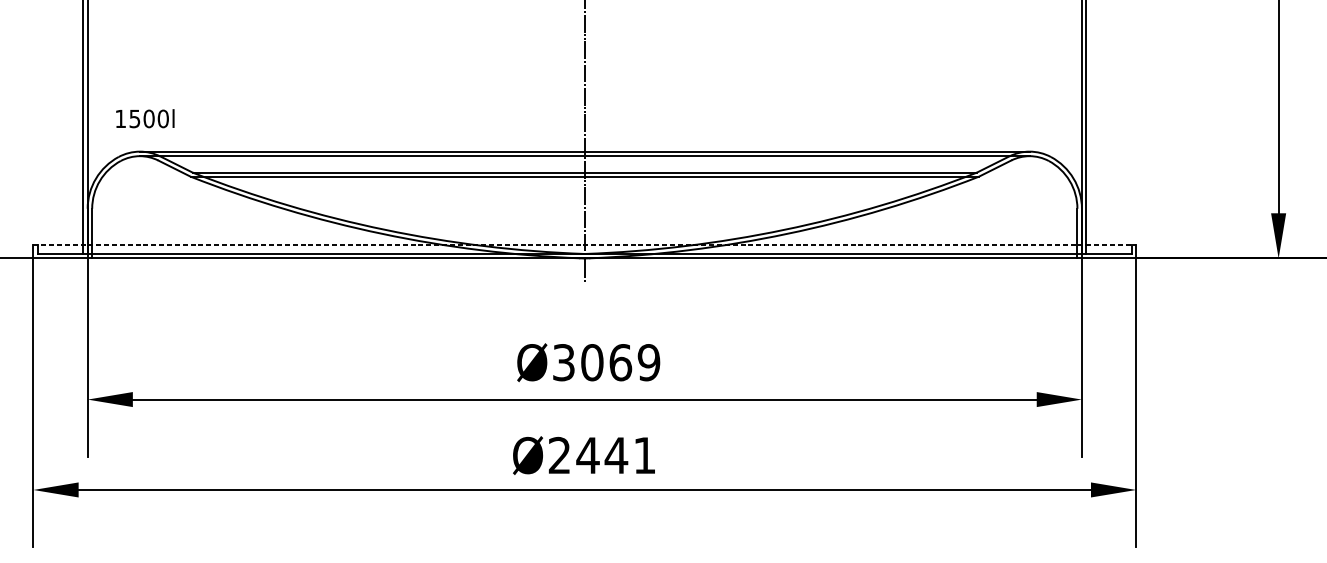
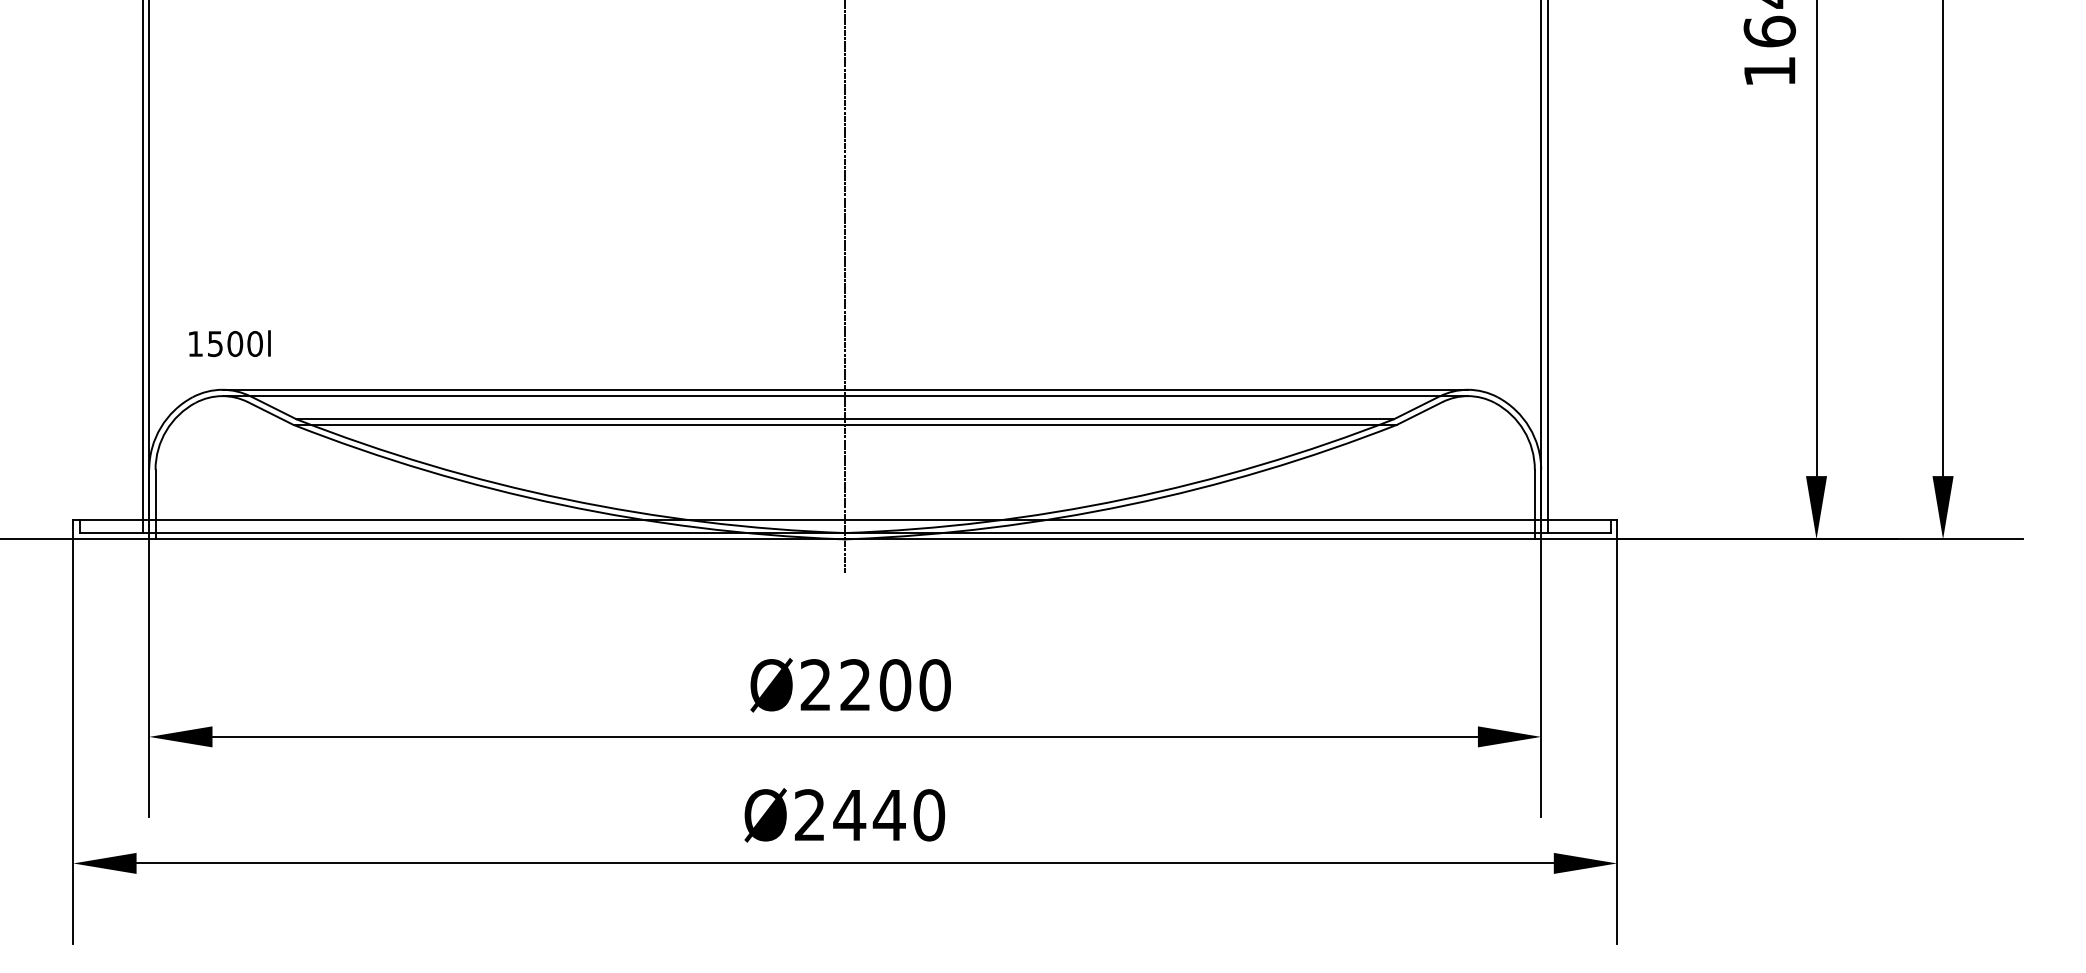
line: (585, 245) -> (845, 520), dashed -> solid
text: (606, 362) -> (875, 685), Ø3069 -> Ø2200
text: (645, 455) -> (929, 815), Ø2441 -> Ø2440

